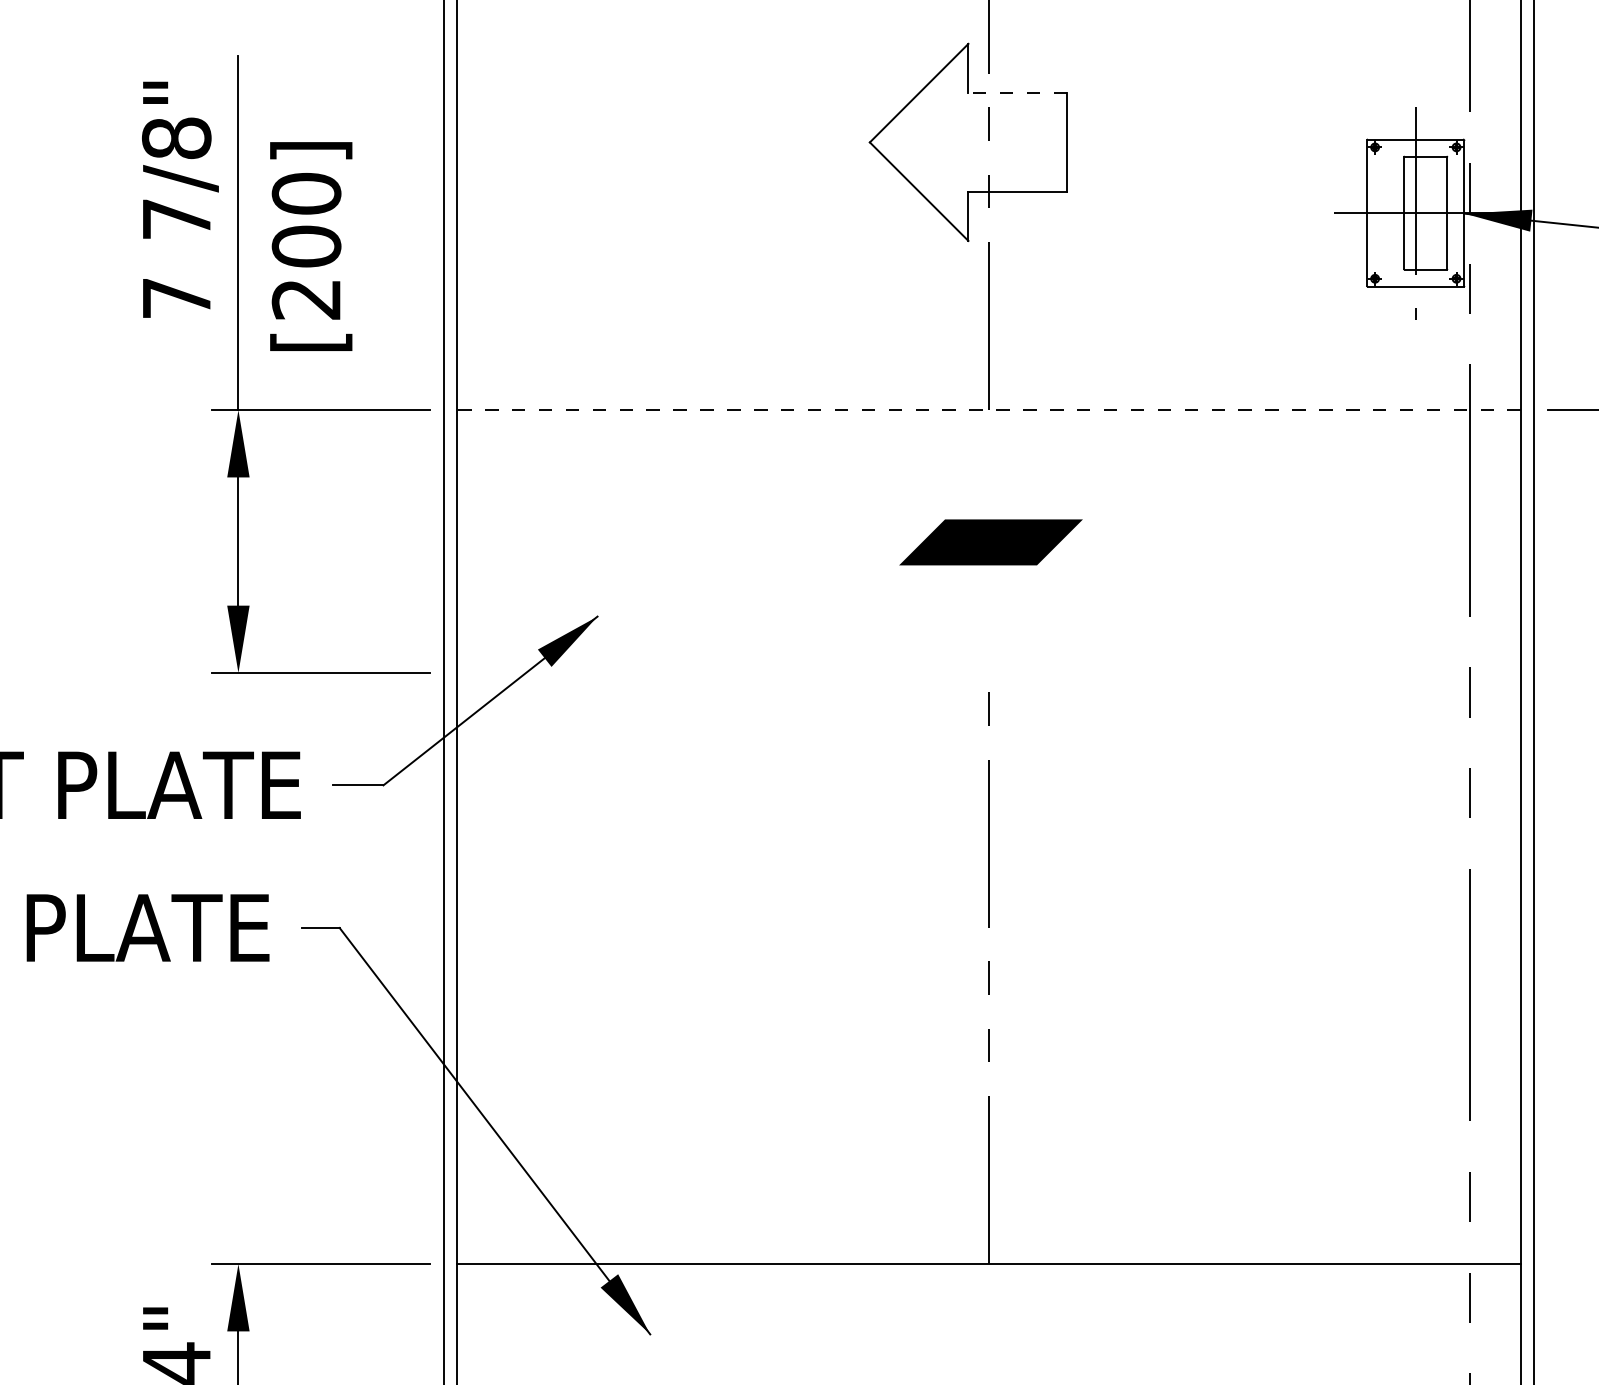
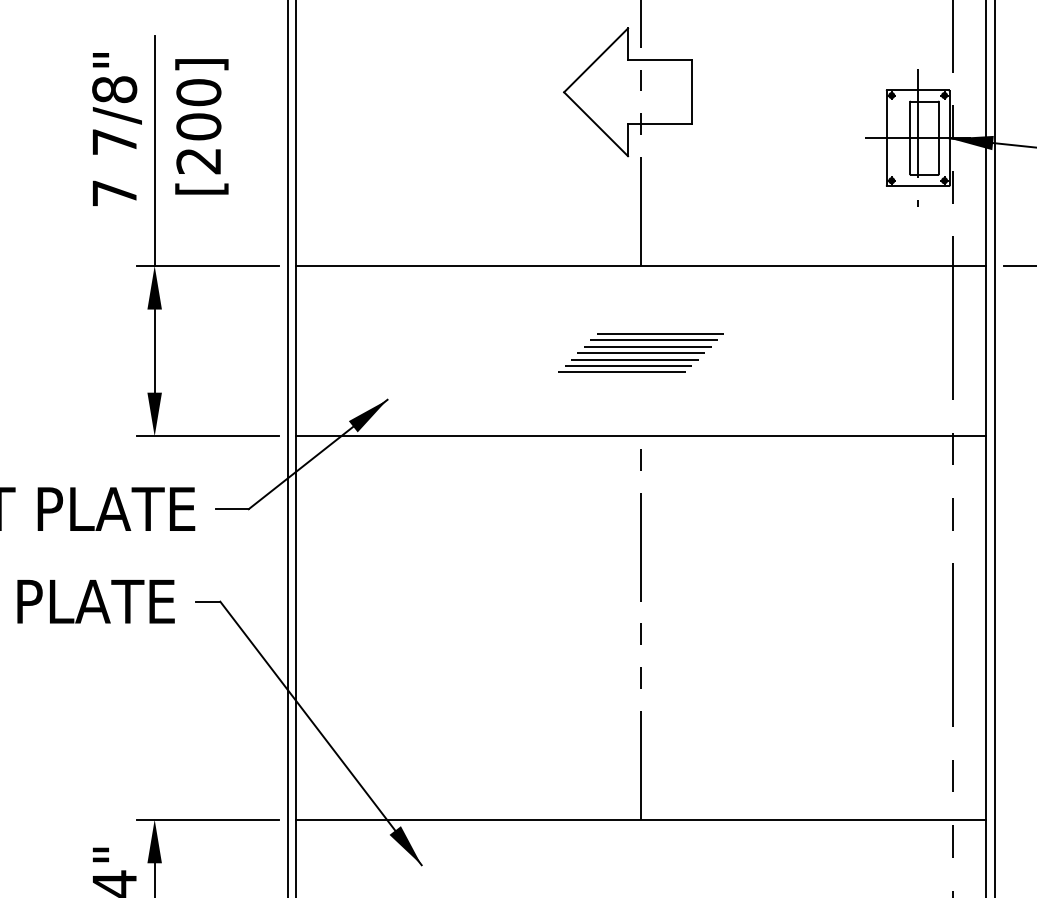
line: (1016, 93) -> (659, 60), dashed -> solid
text: (310, 246) -> (201, 126), moved
line: (987, 409) -> (640, 265), dashed -> solid
part: (987, 543) -> (640, 352), size x1.43
line: (989, 673) -> (641, 436), added

